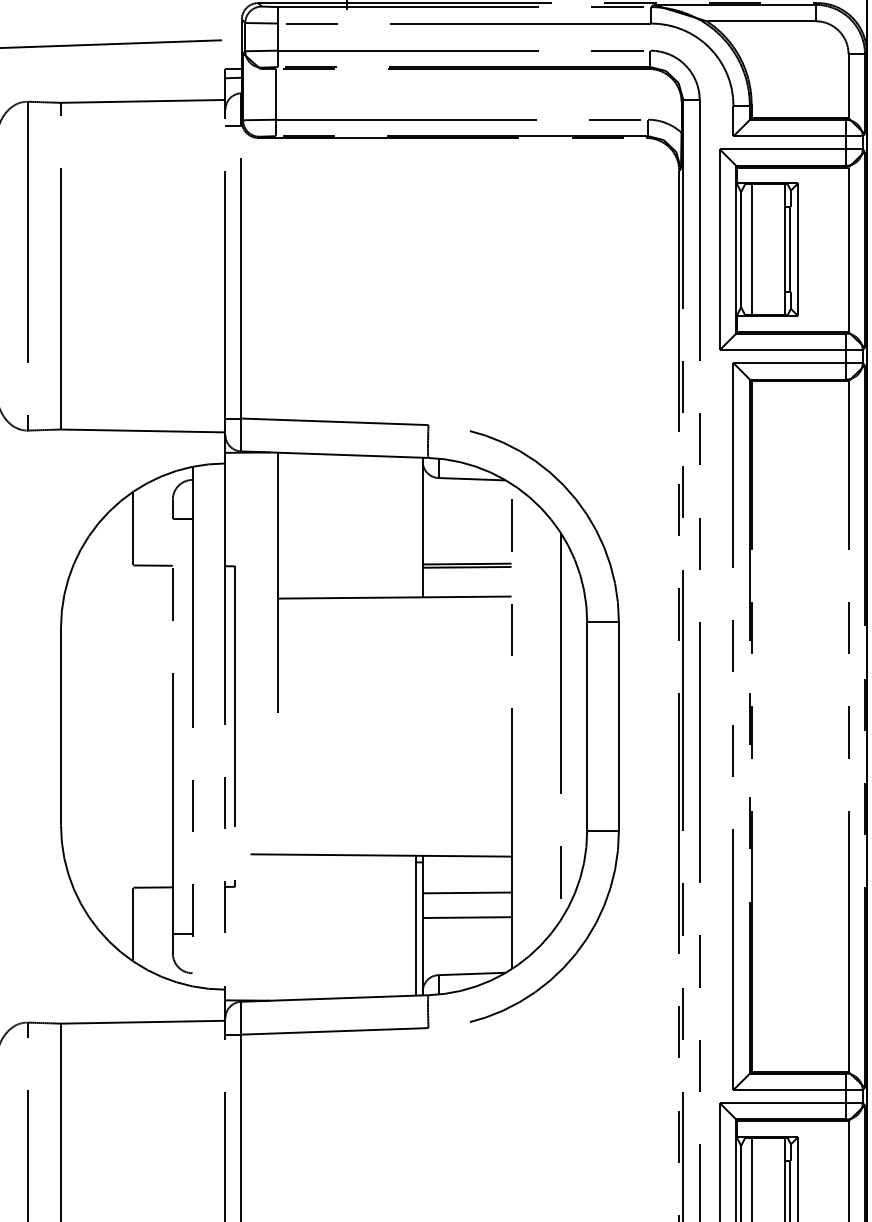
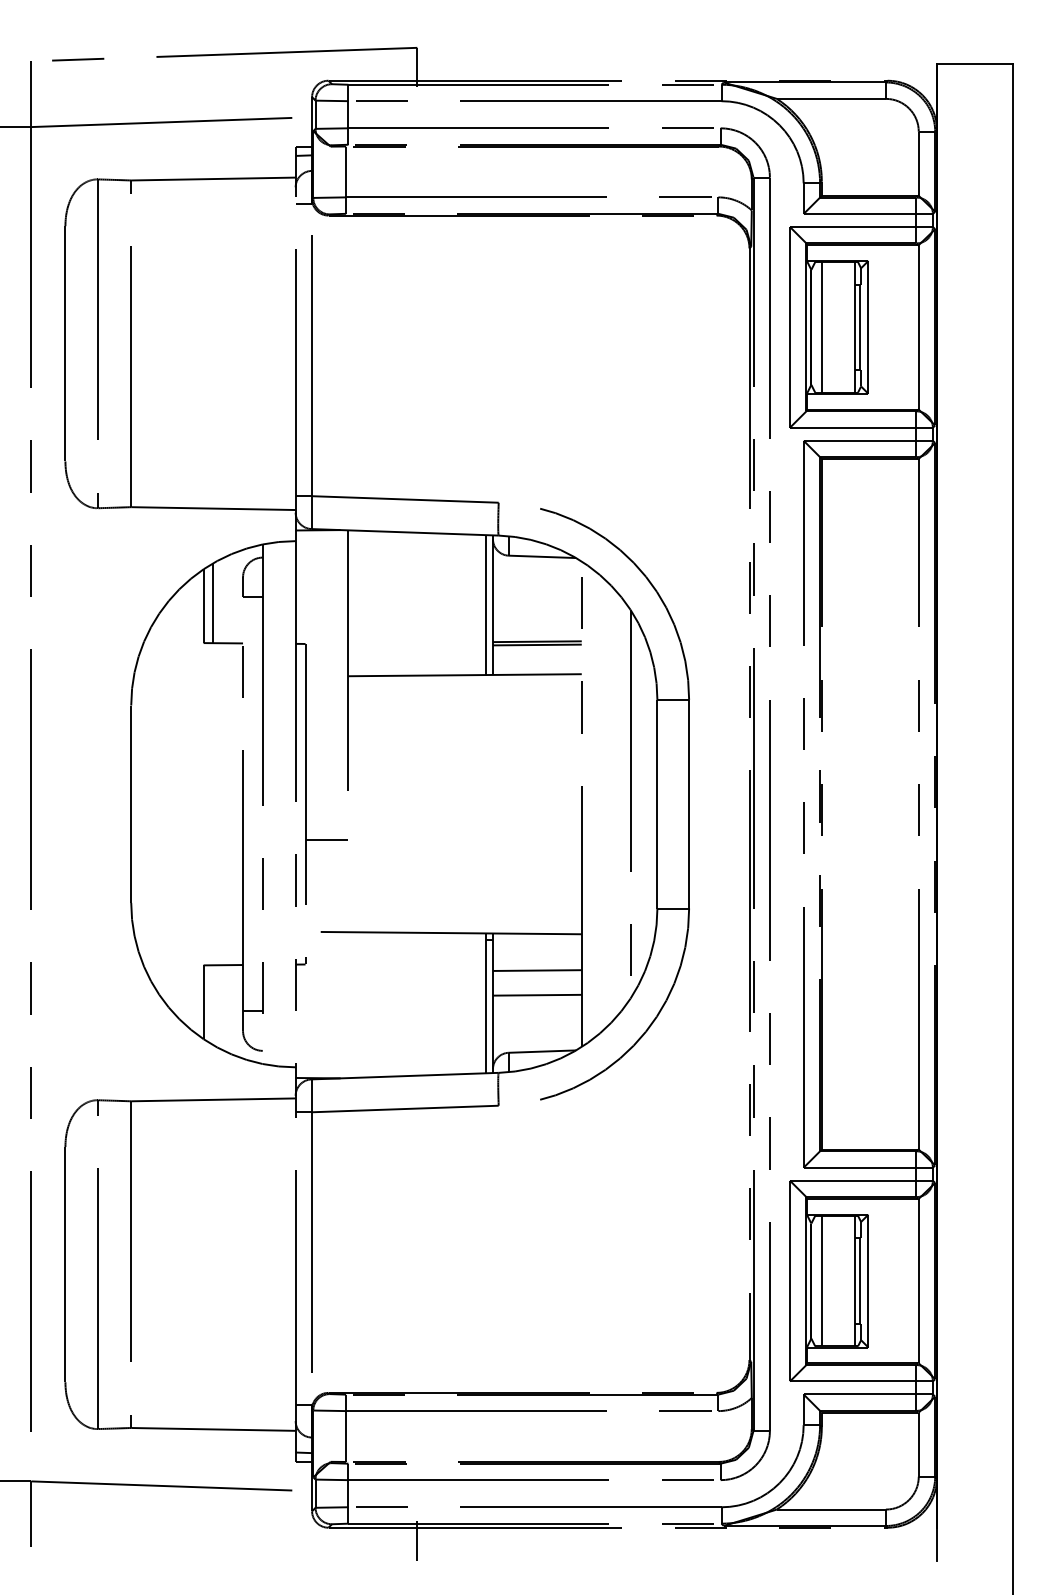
line: (143, 525) -> (213, 603), added
line: (416, 527) -> (486, 605), added
line: (256, 762) -> (326, 840), added

